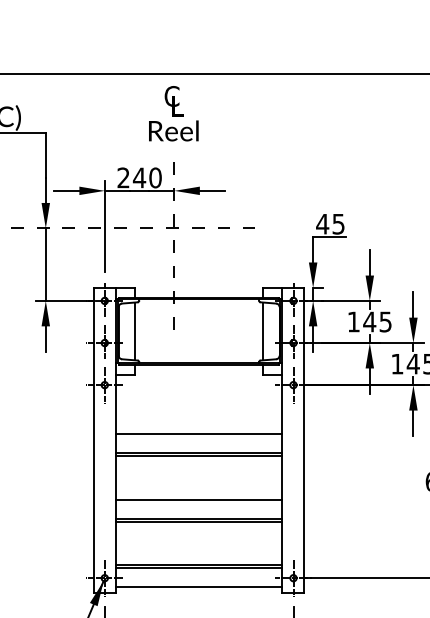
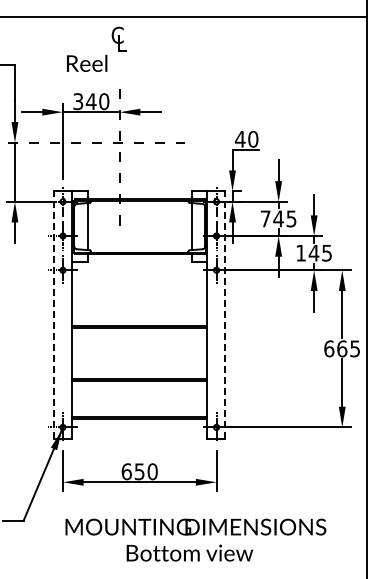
text: (174, 129) -> (87, 62), moved
text: (123, 177) -> (78, 101), 240 -> 340
text: (338, 223) -> (253, 138), 45 -> 40
text: (353, 321) -> (265, 218), 145 -> 745
line: (198, 434) -> (139, 310), removed
line: (94, 439) -> (54, 314), solid -> dashed
line: (304, 439) -> (225, 314), solid -> dashed
line: (198, 499) -> (139, 363), removed
line: (198, 586) -> (139, 434), removed

